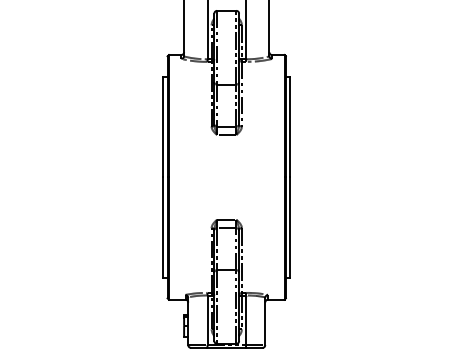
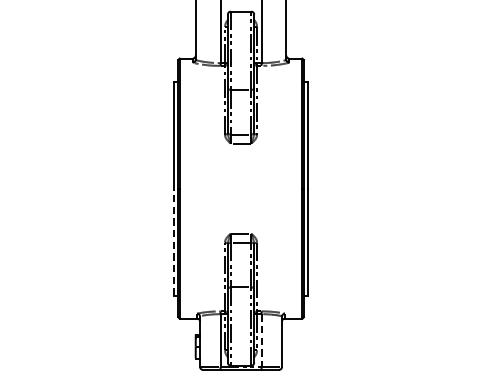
line: (163, 227) -> (173, 241), solid -> dashed
line: (246, 320) -> (262, 340), solid -> dashed

